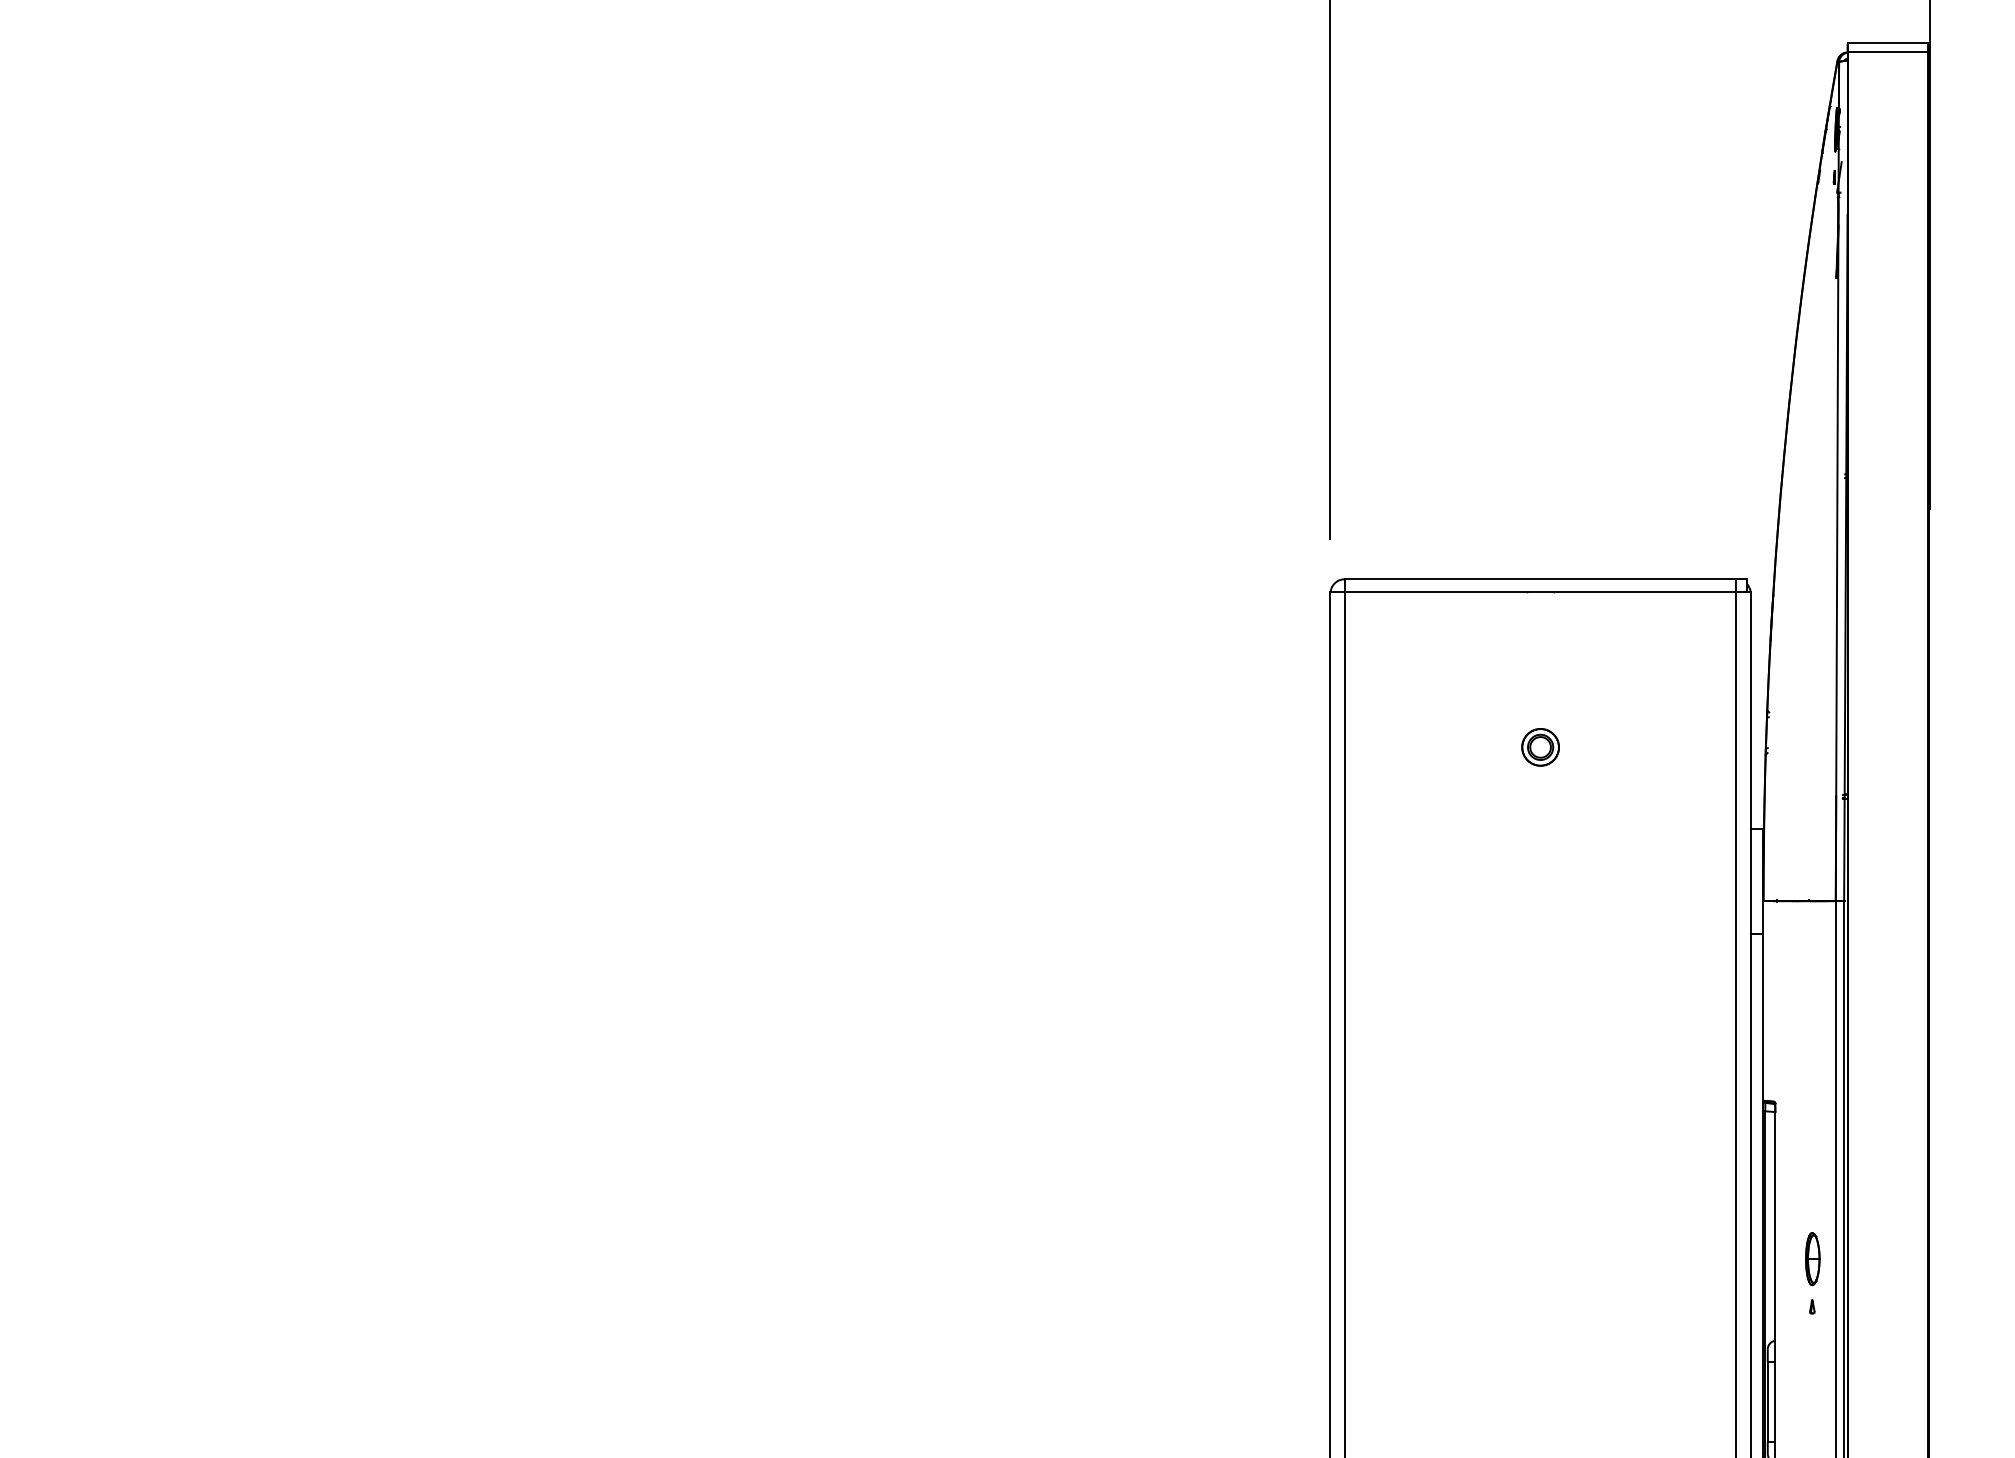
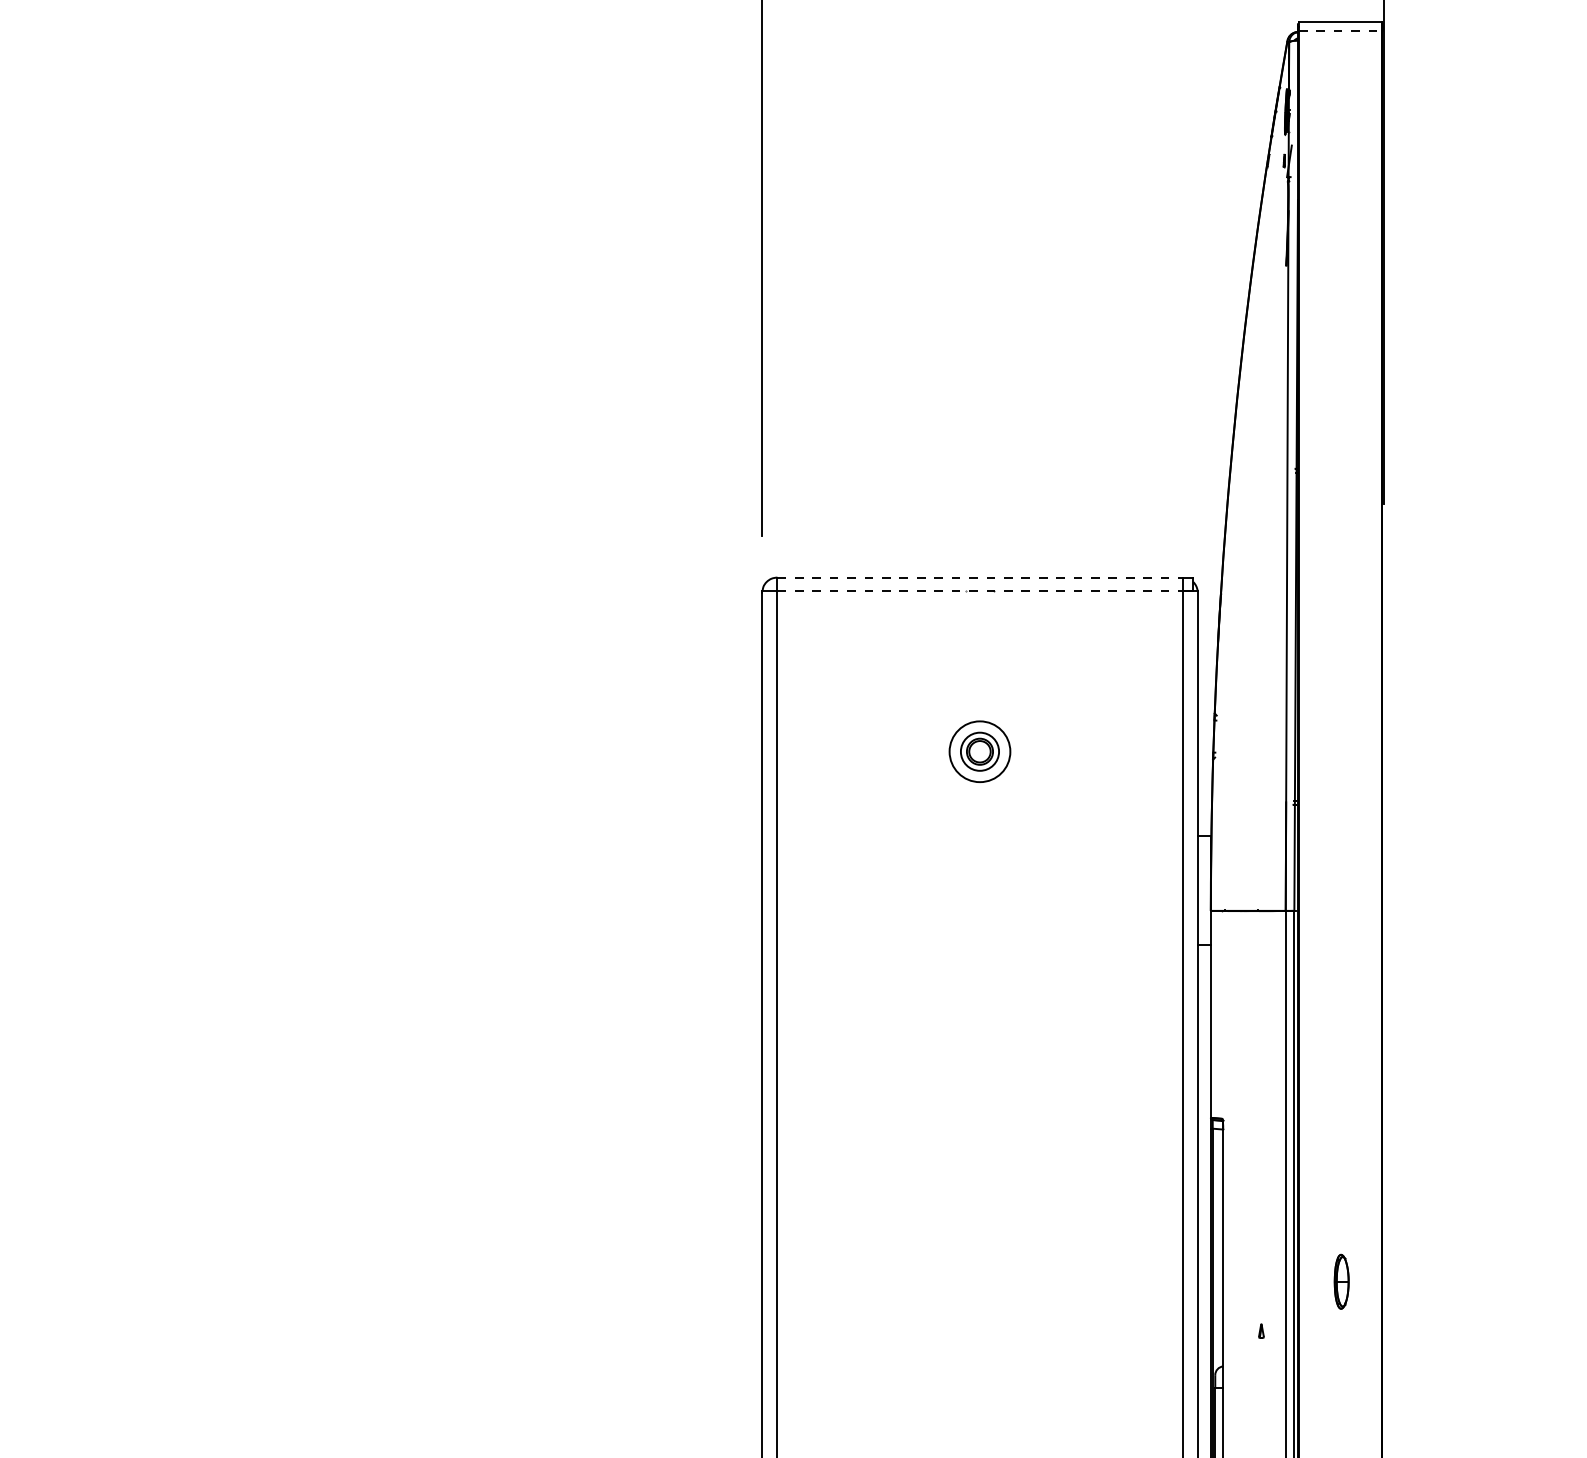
line: (1888, 51) -> (1340, 30), solid -> dashed
line: (1540, 579) -> (979, 577), solid -> dashed
line: (1540, 591) -> (979, 590), solid -> dashed
circle: (1540, 747) -> (979, 751), size x1.6
part: (1812, 1259) -> (1341, 1282), moved

